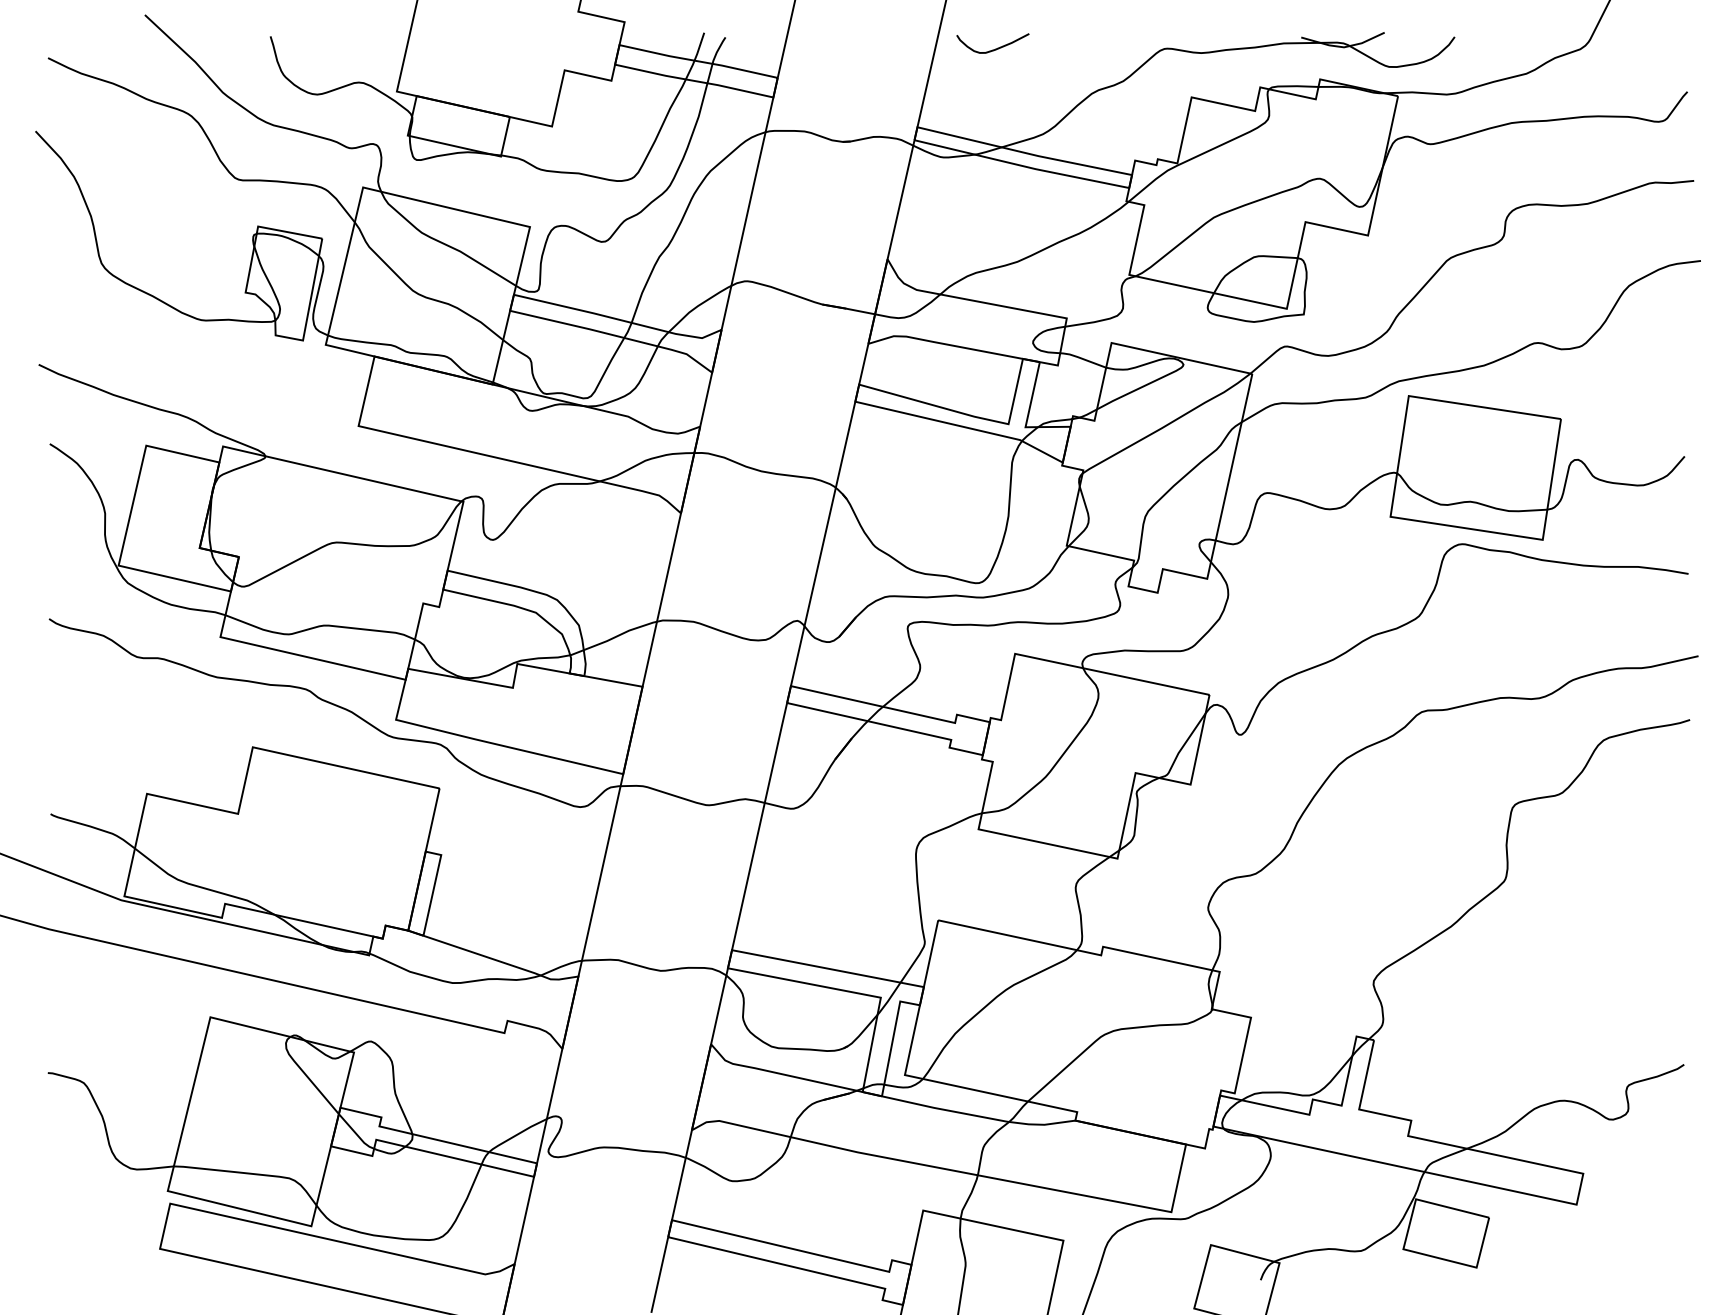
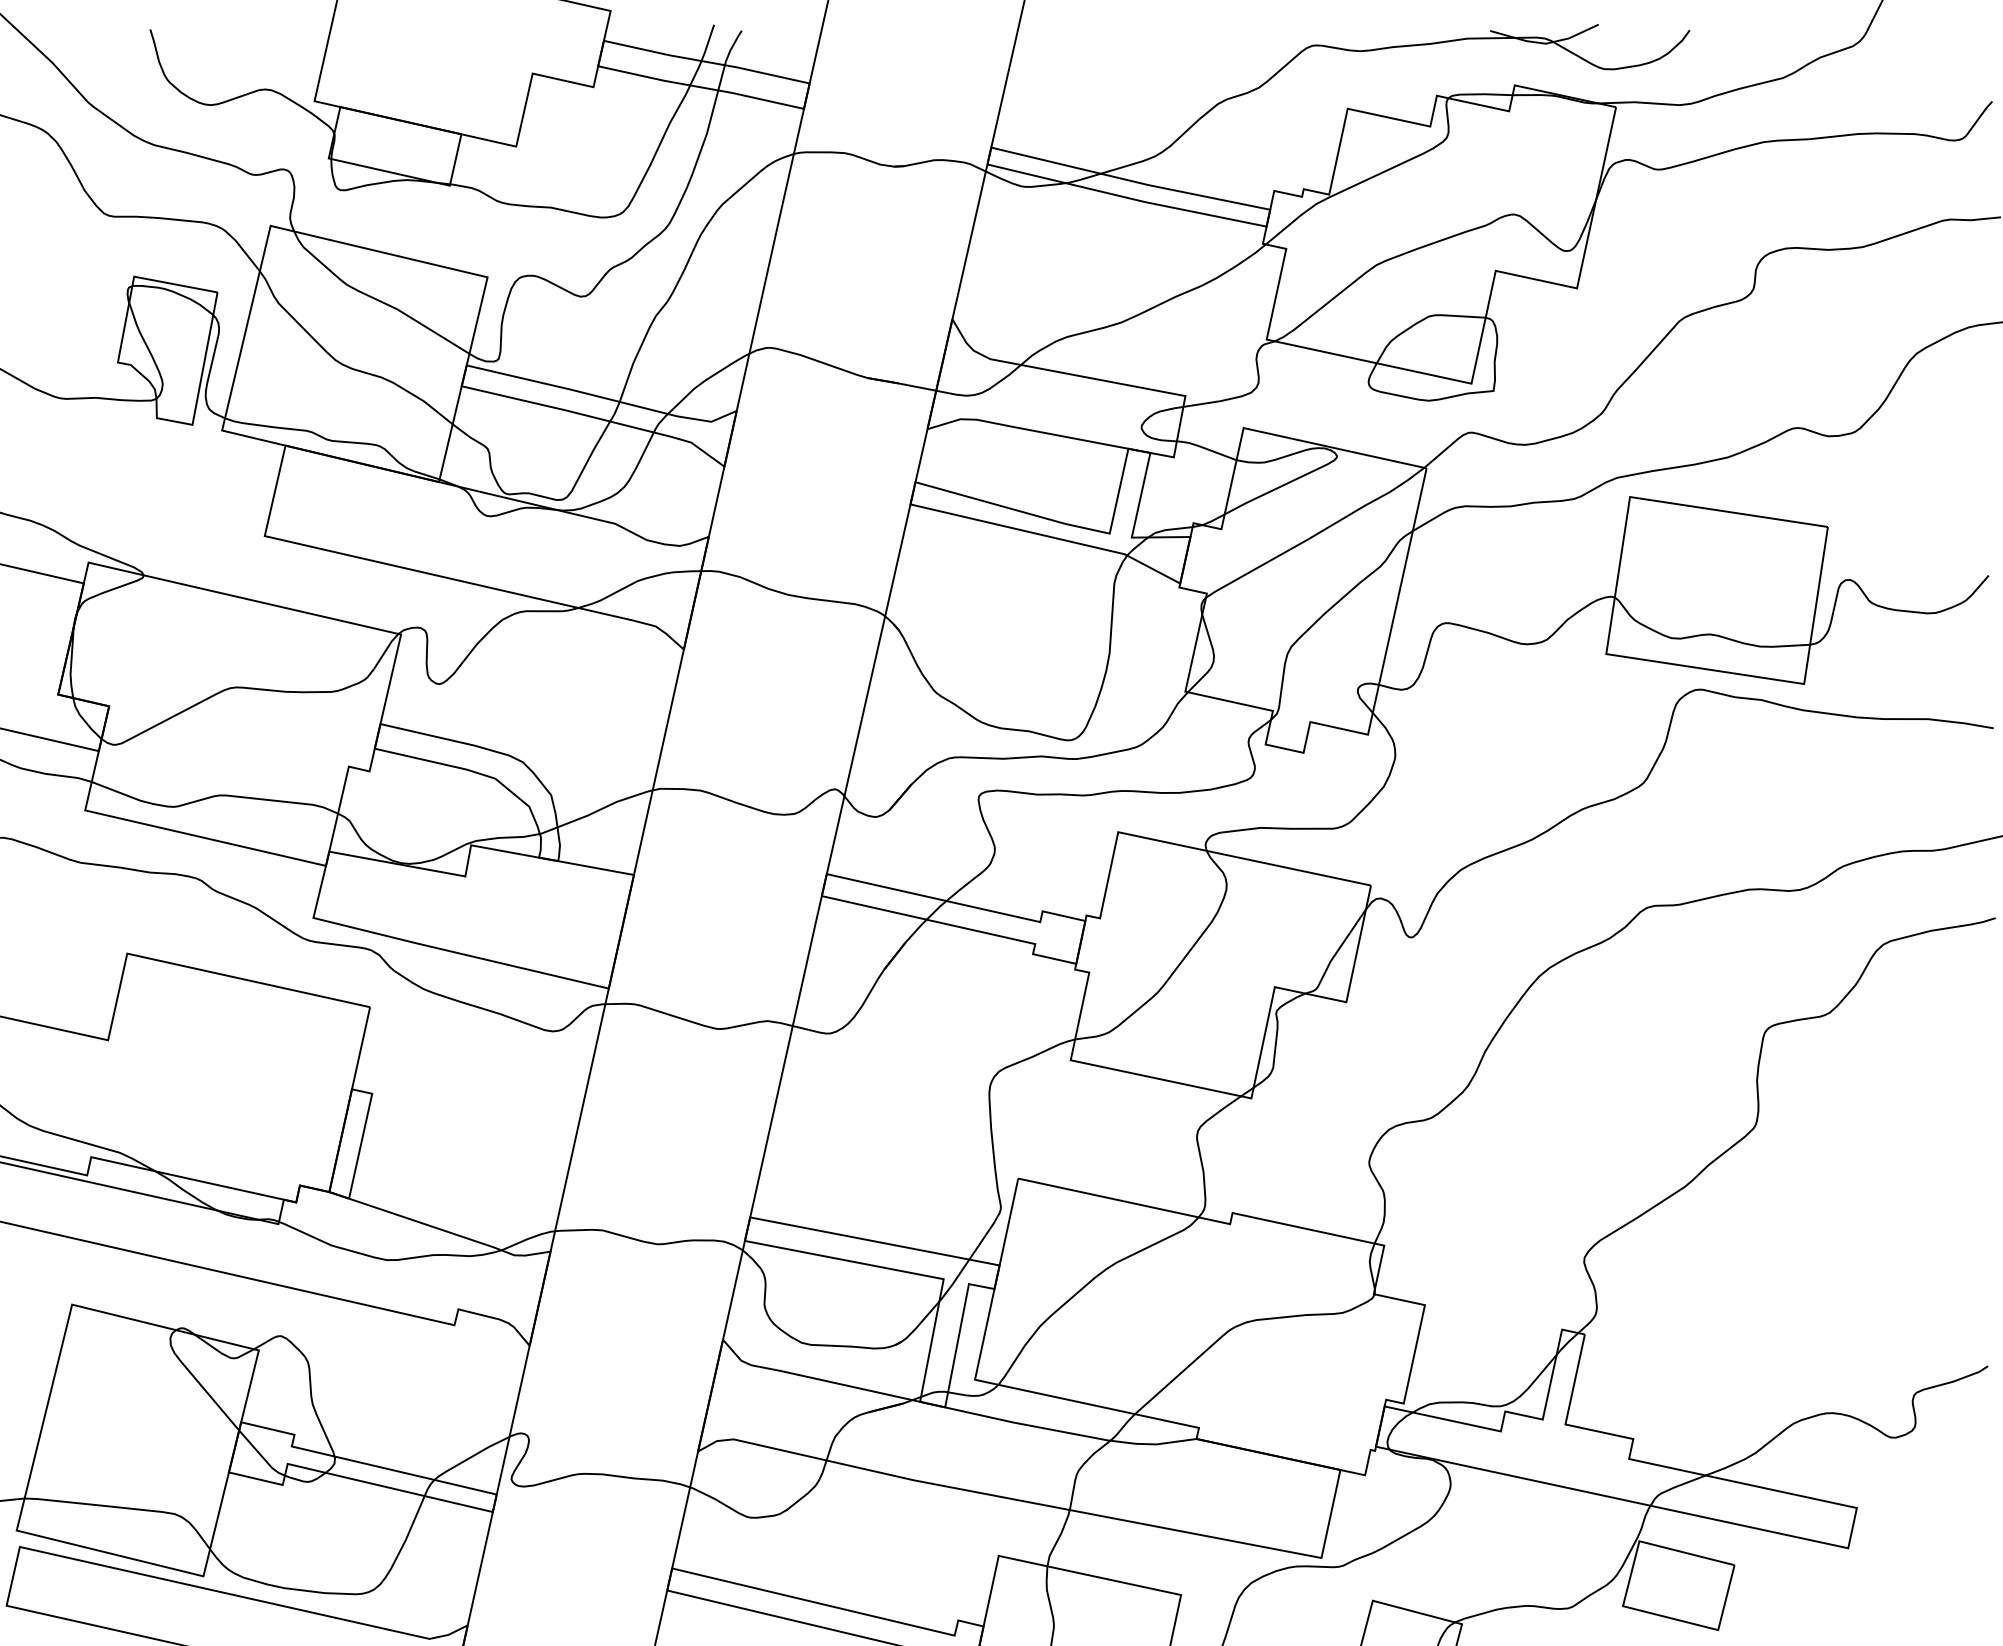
curve: (995, 48) -> (1092, 45), removed

